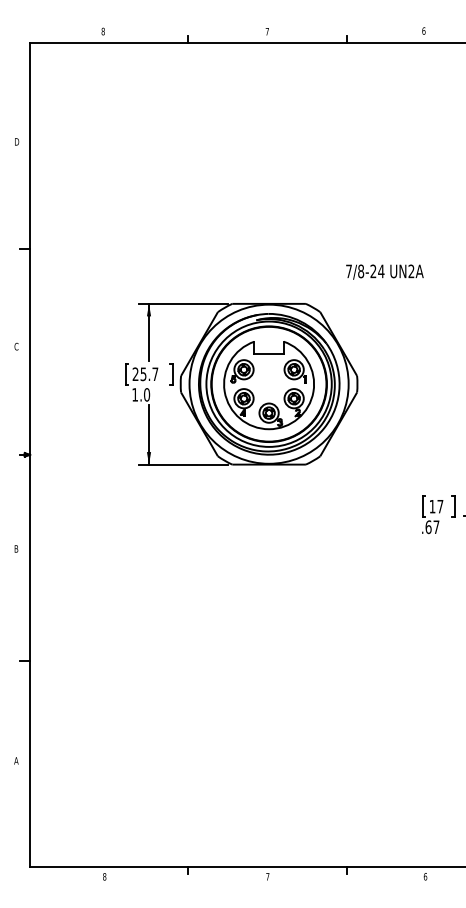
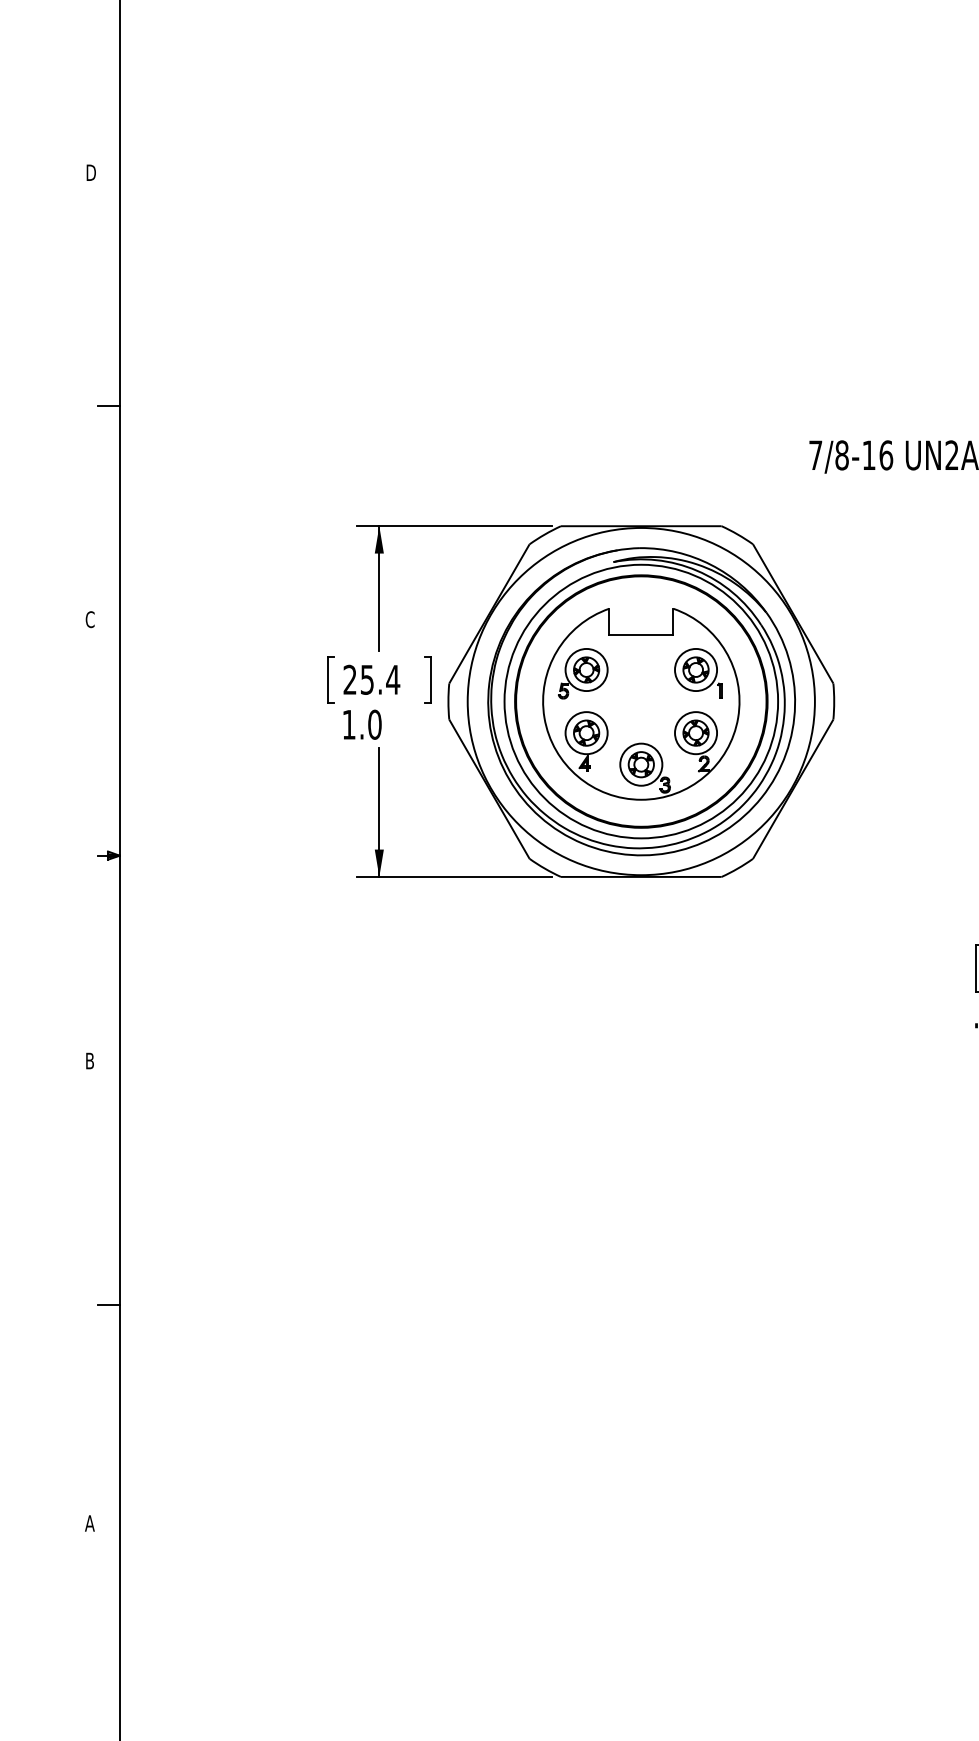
text: (377, 271) -> (877, 455), 7/8-24 -> 7/8-16
text: (155, 373) -> (393, 678), 25.7 -> 25.4

